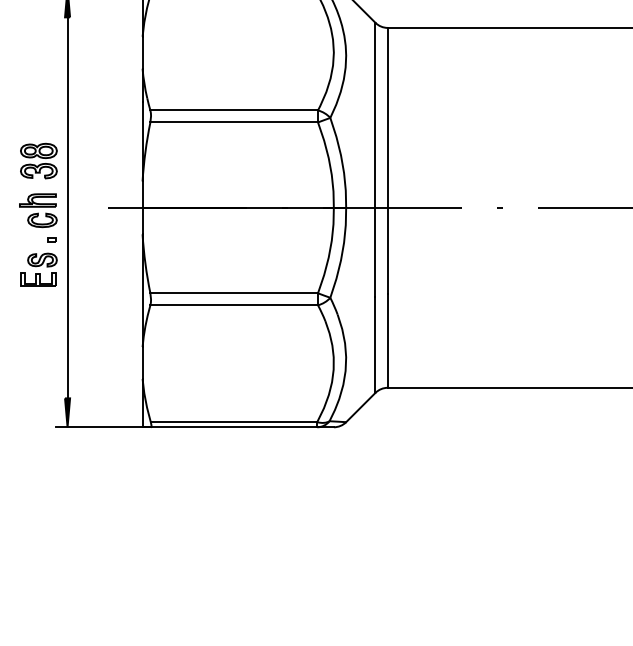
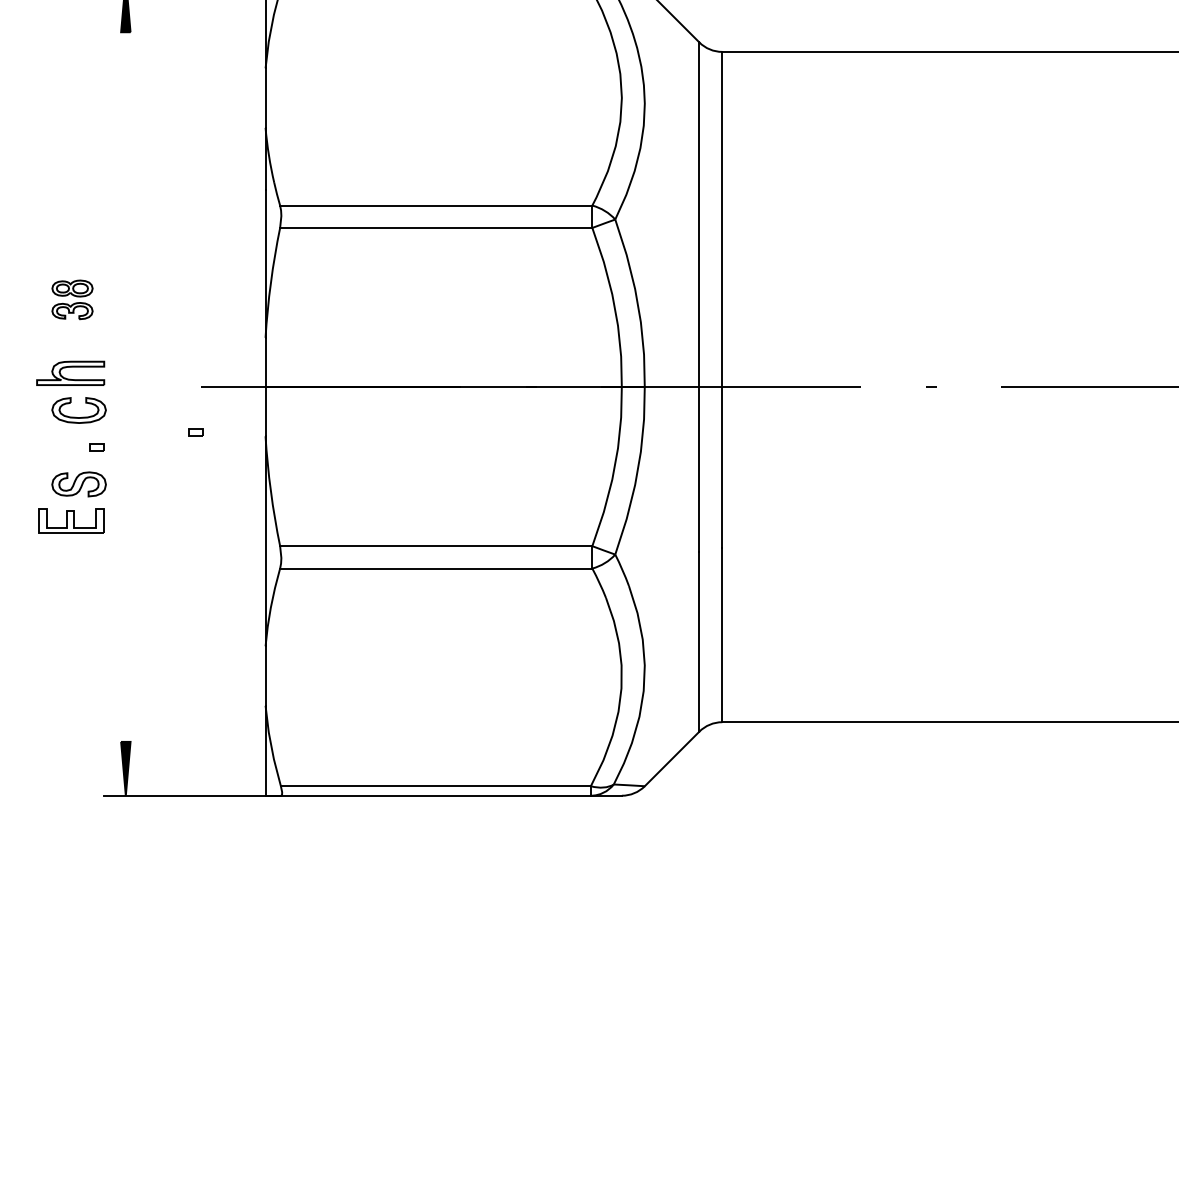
part: (38, 160) -> (71, 298), size x0.6
line: (67, 207) -> (125, 386), removed
part: (104, 231) -> (194, 431), added

